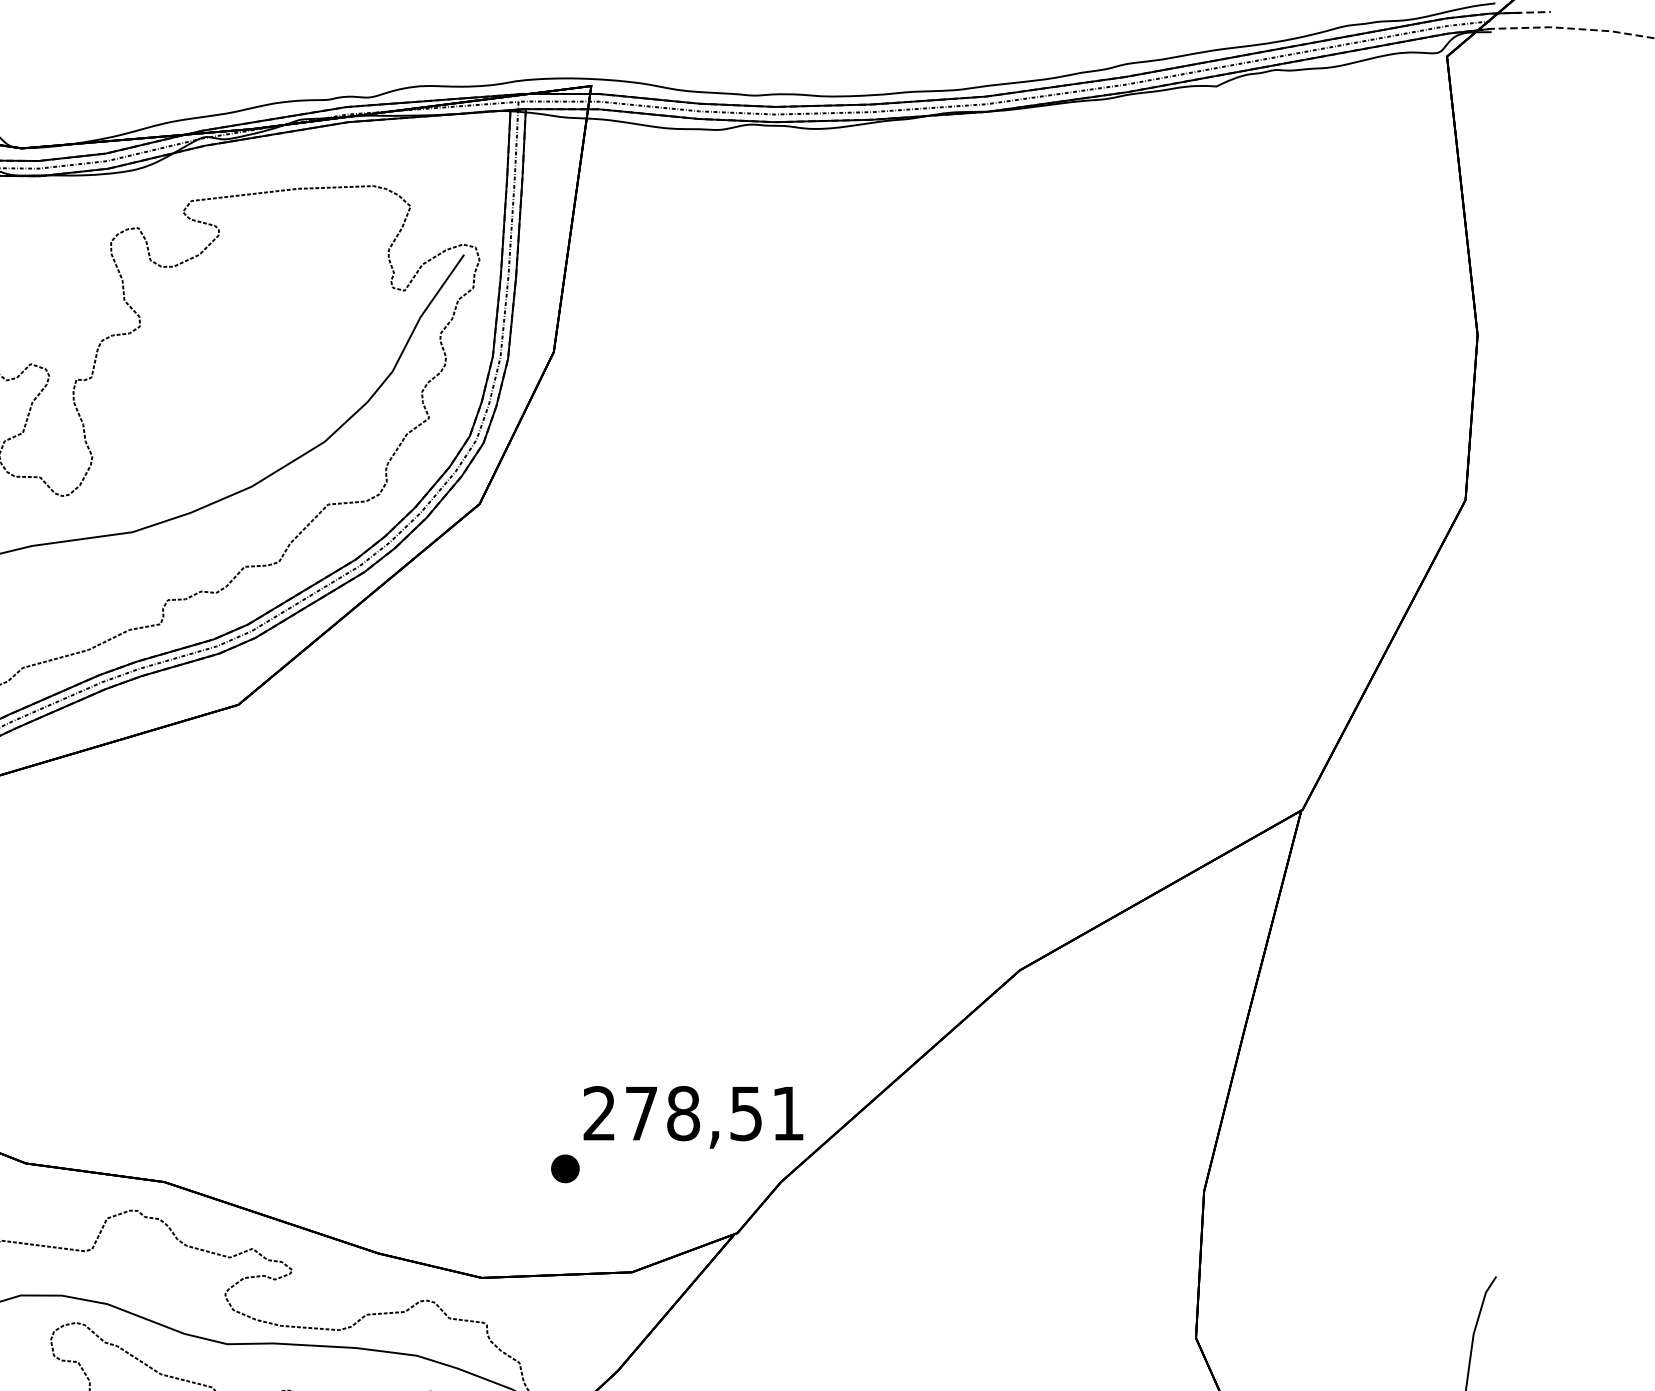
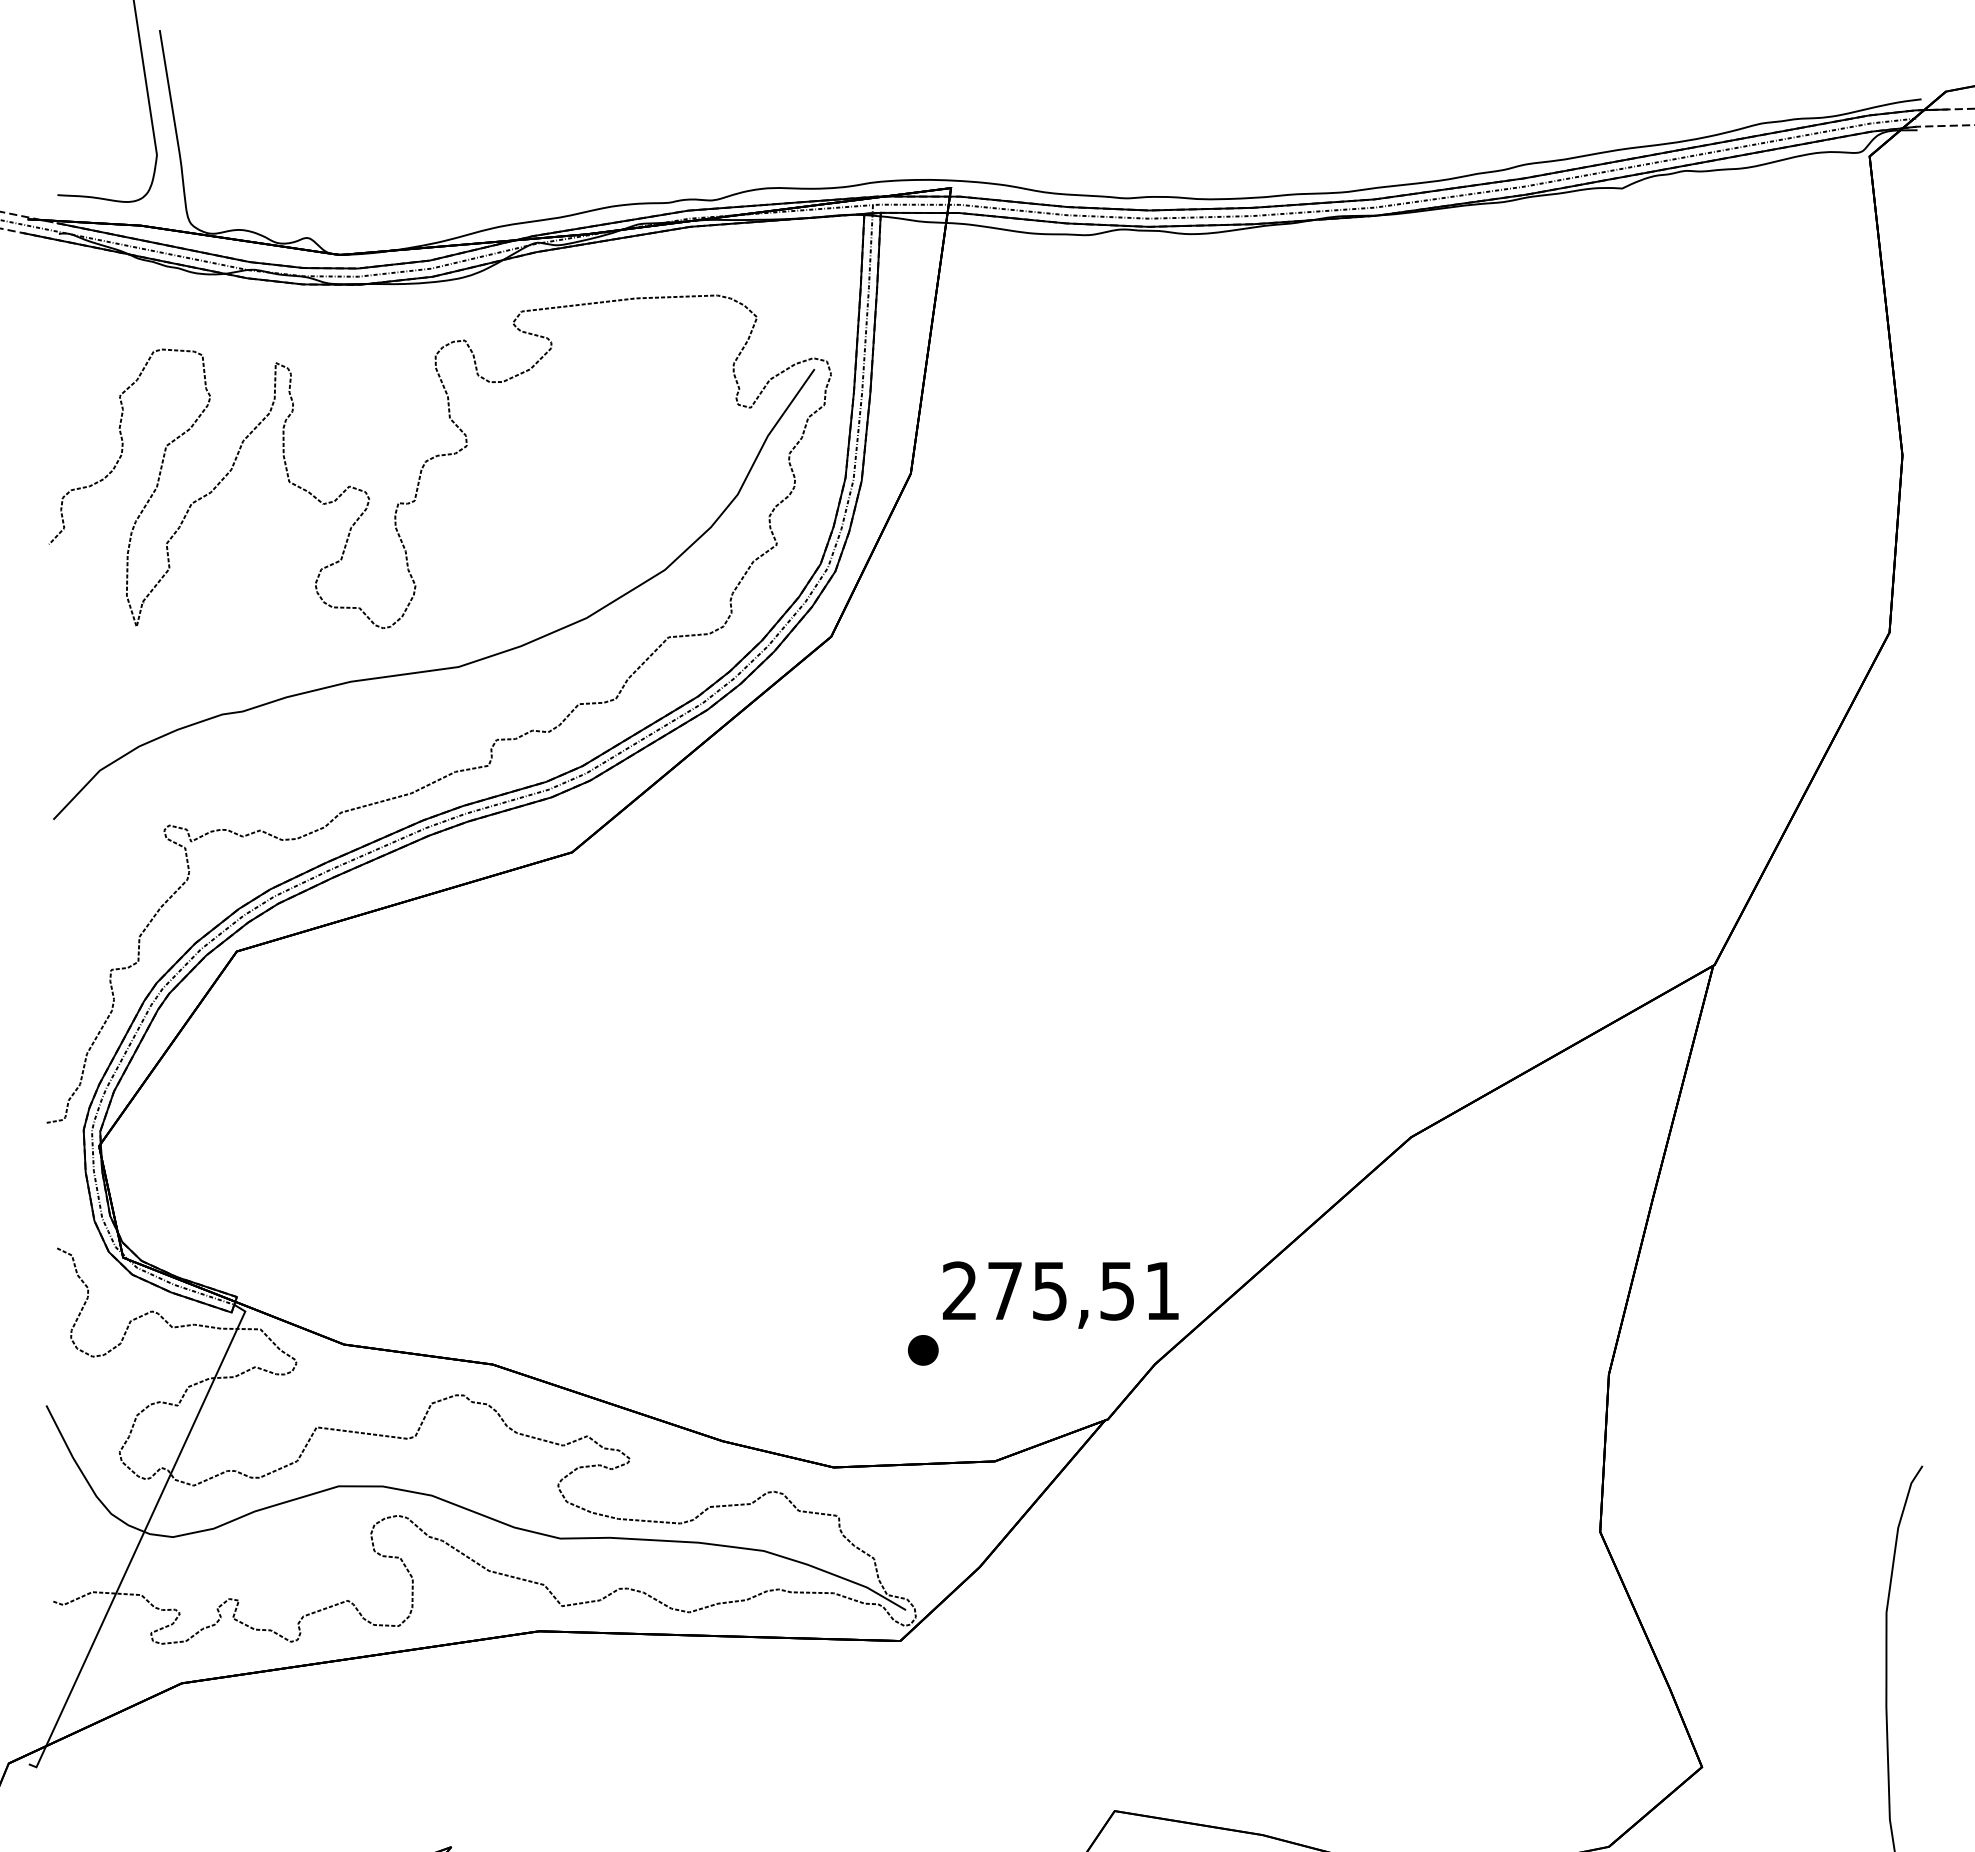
text: (682, 1113) -> (1049, 1290), 278,51 -> 275,51

